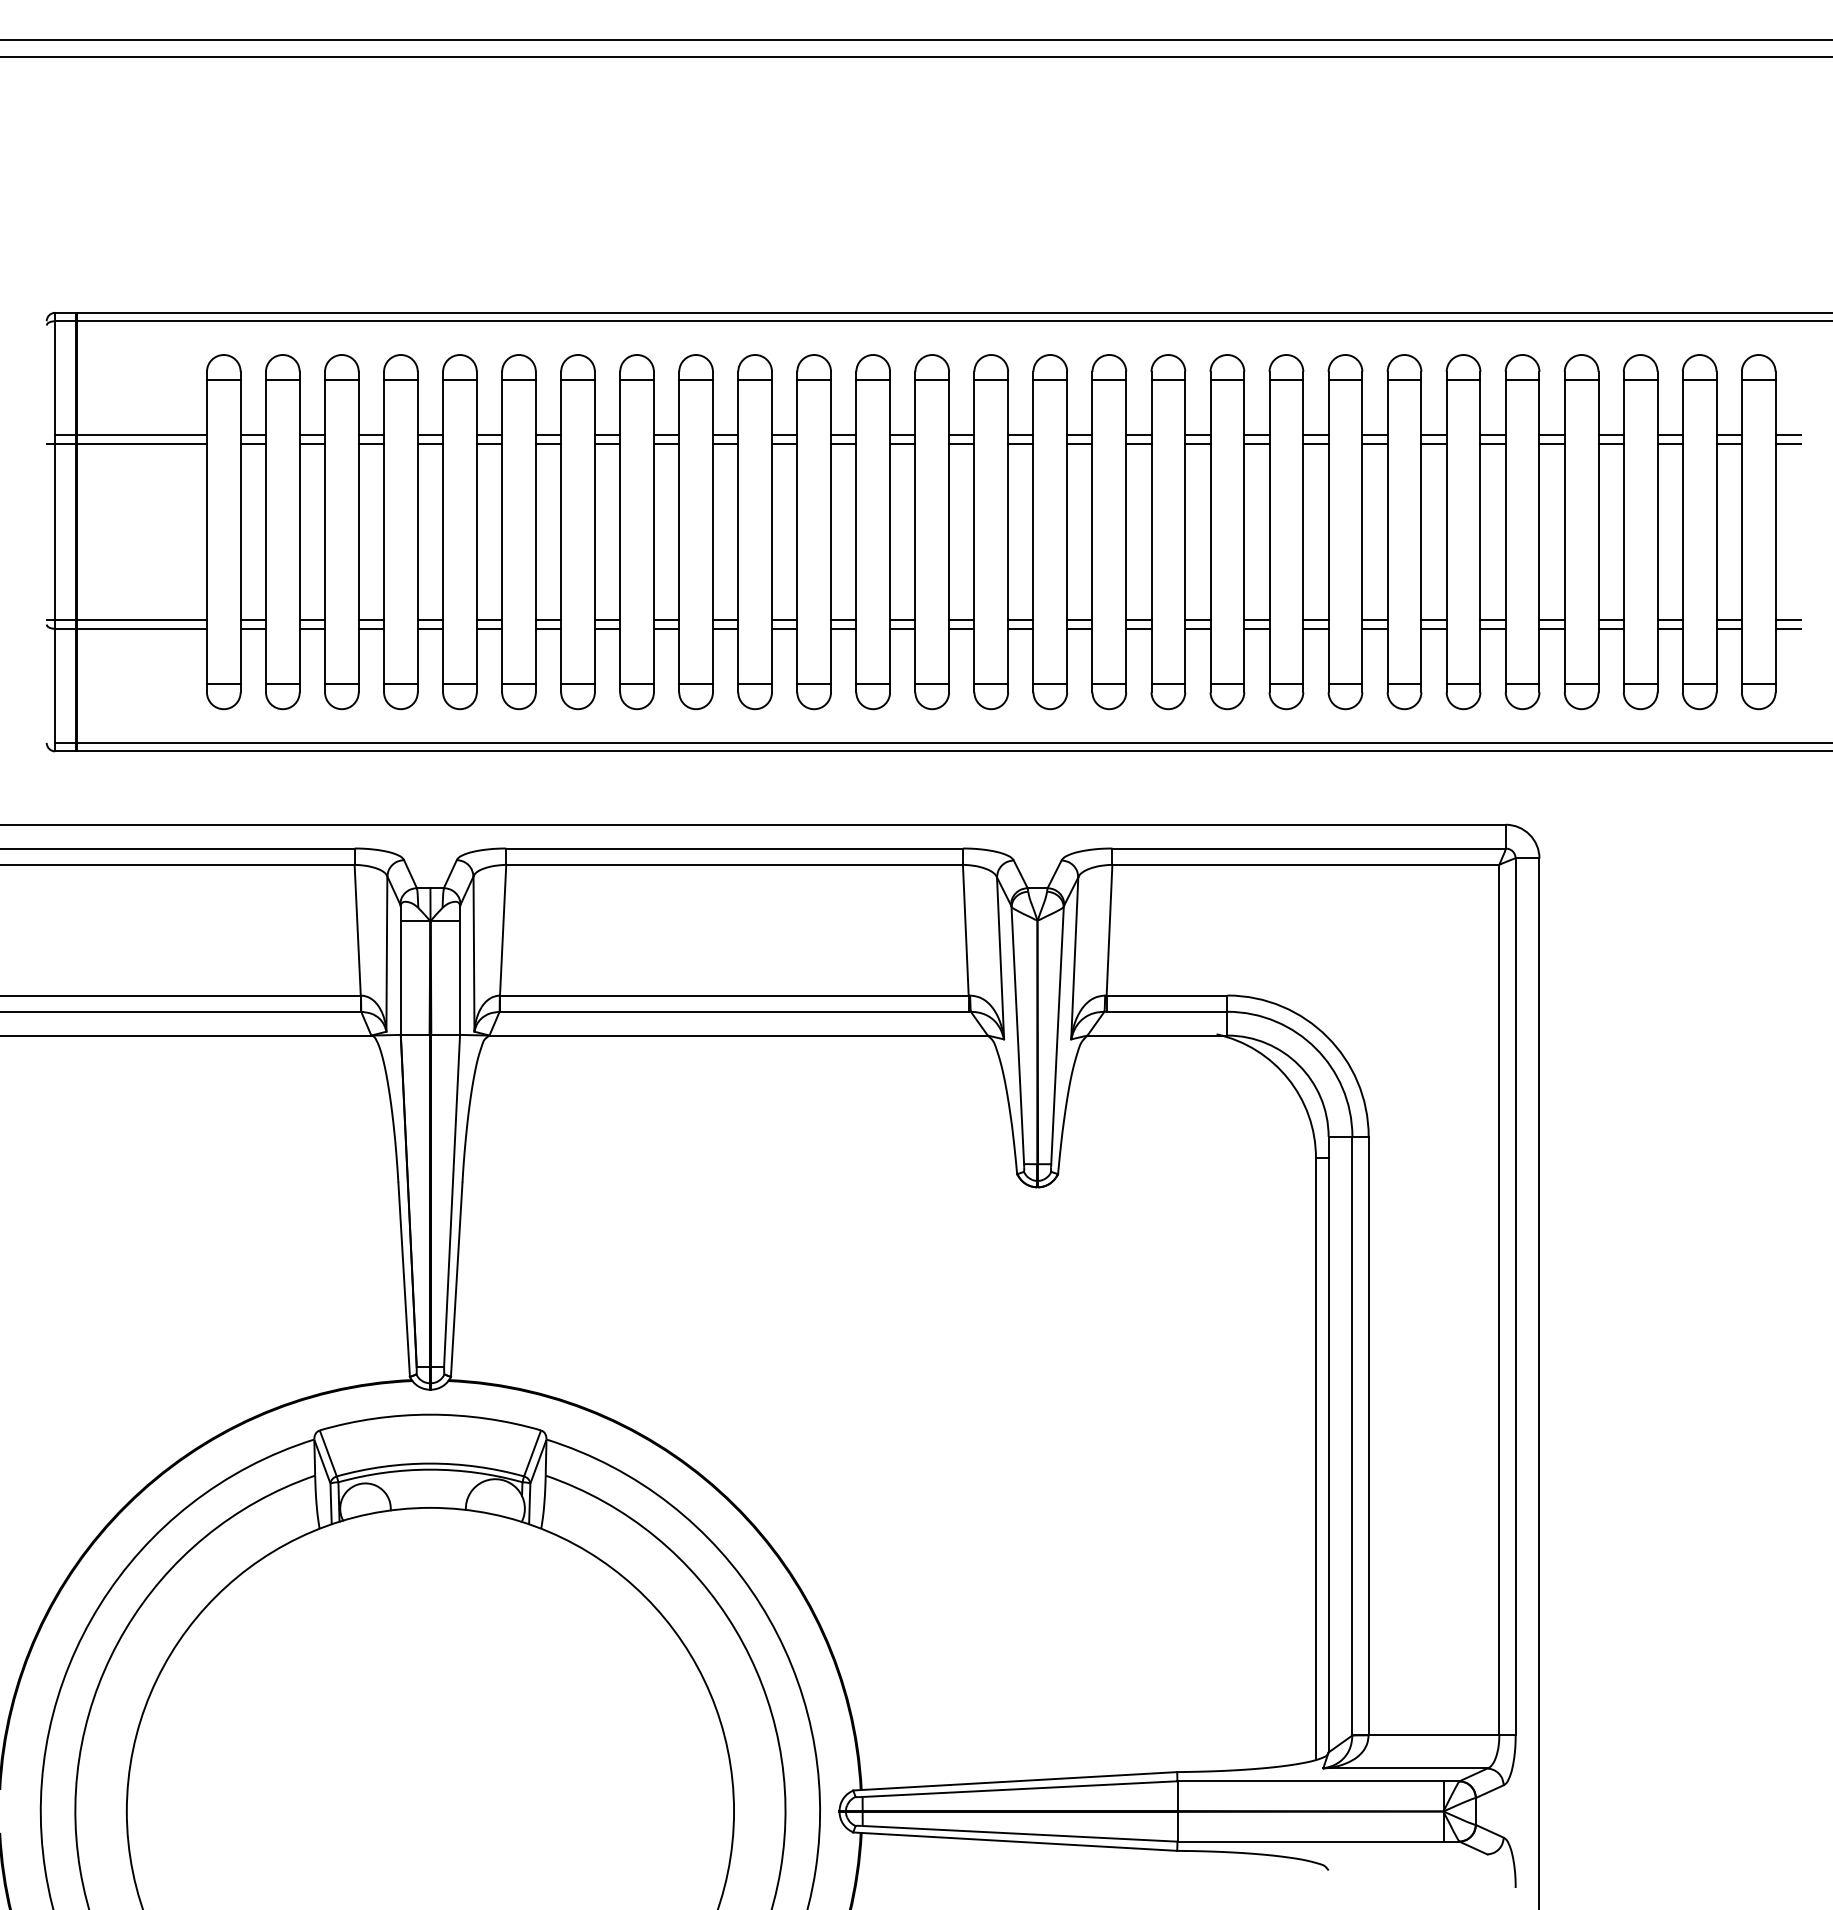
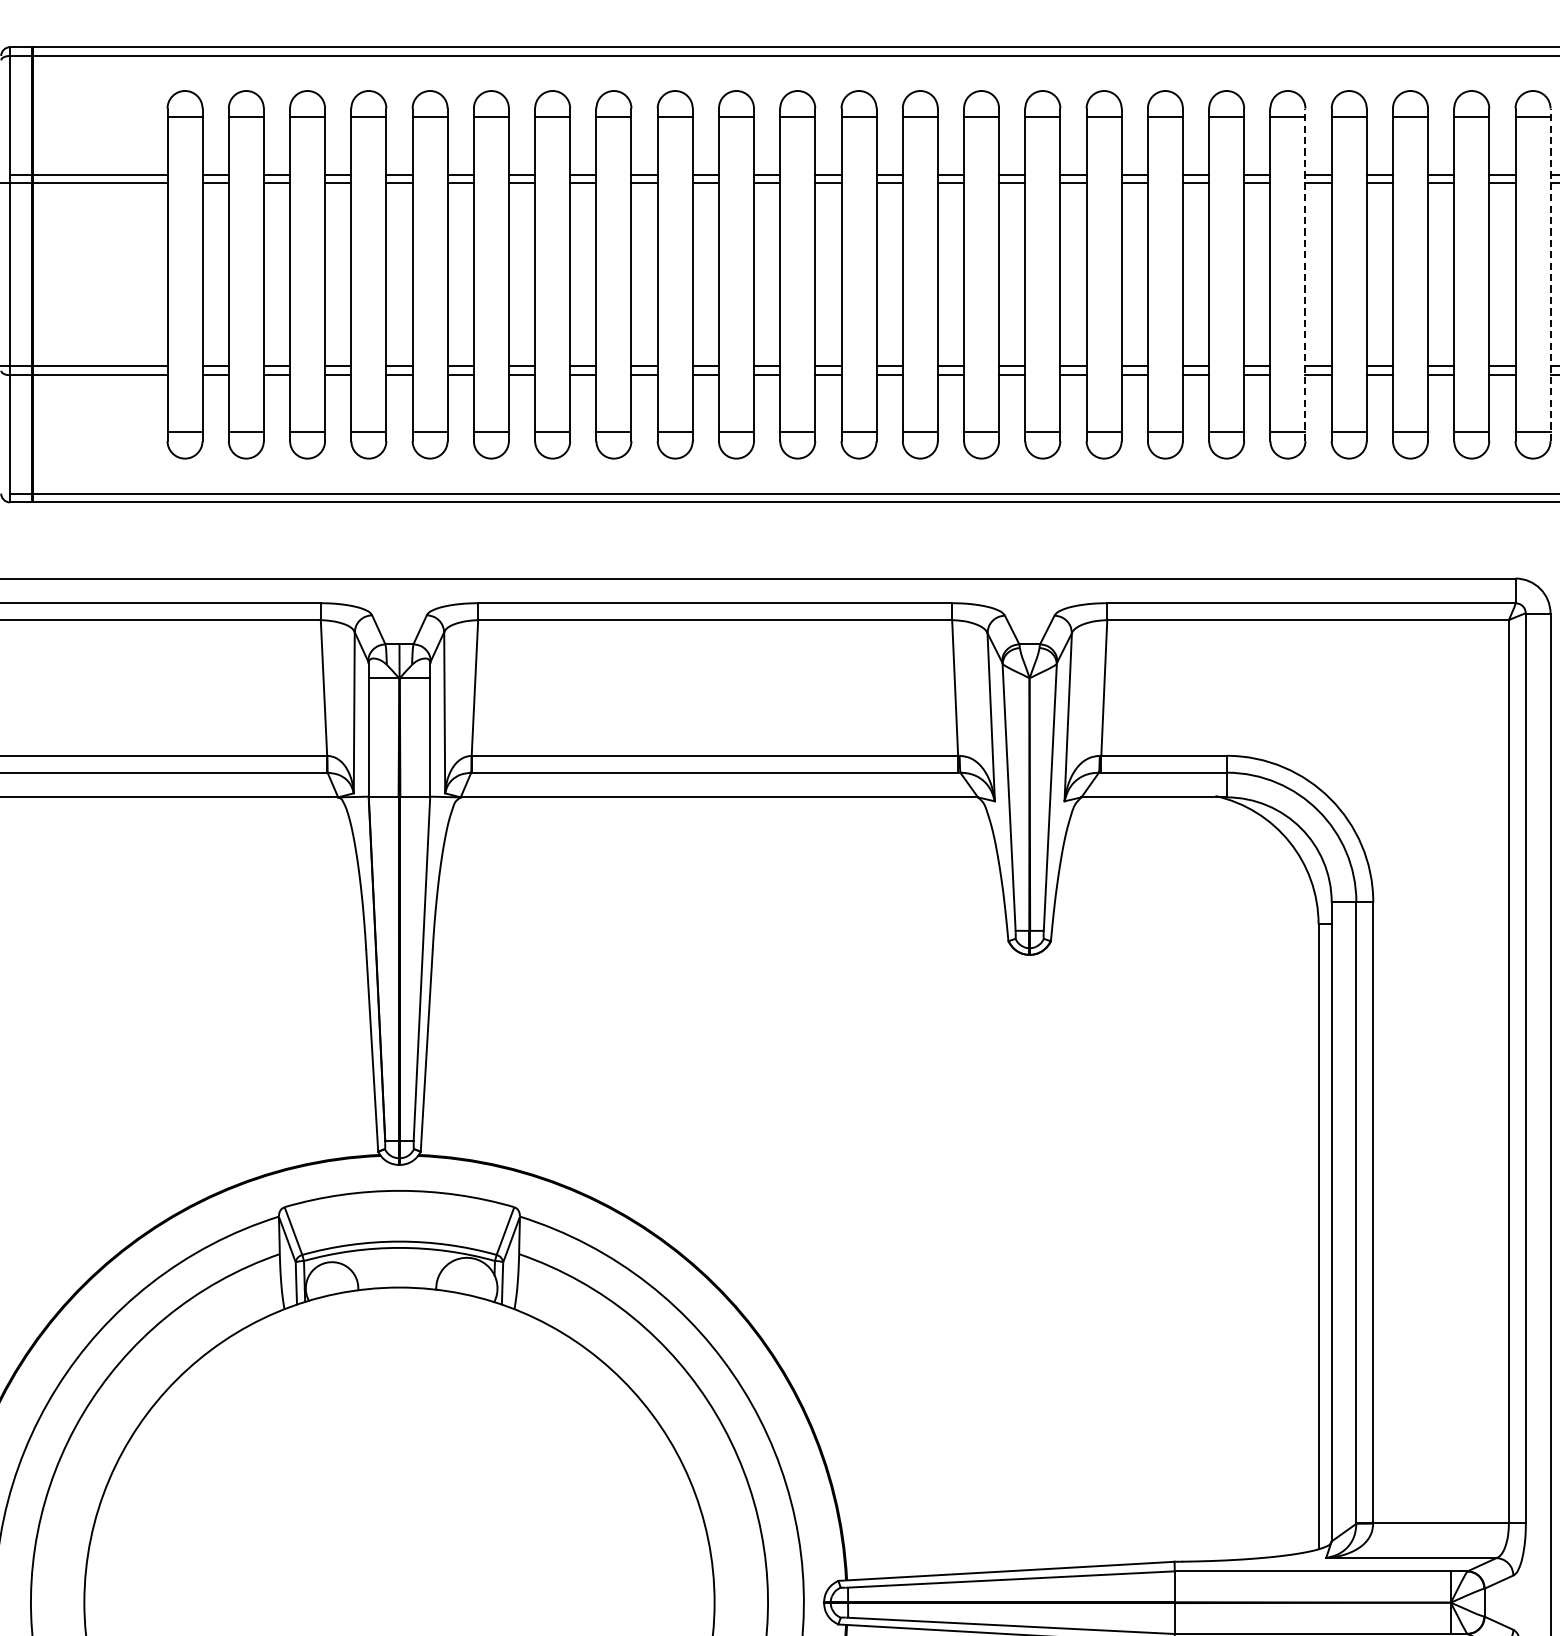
line: (1303, 531) -> (1305, 274), solid -> dashed
line: (1539, 531) -> (1550, 274), solid -> dashed

